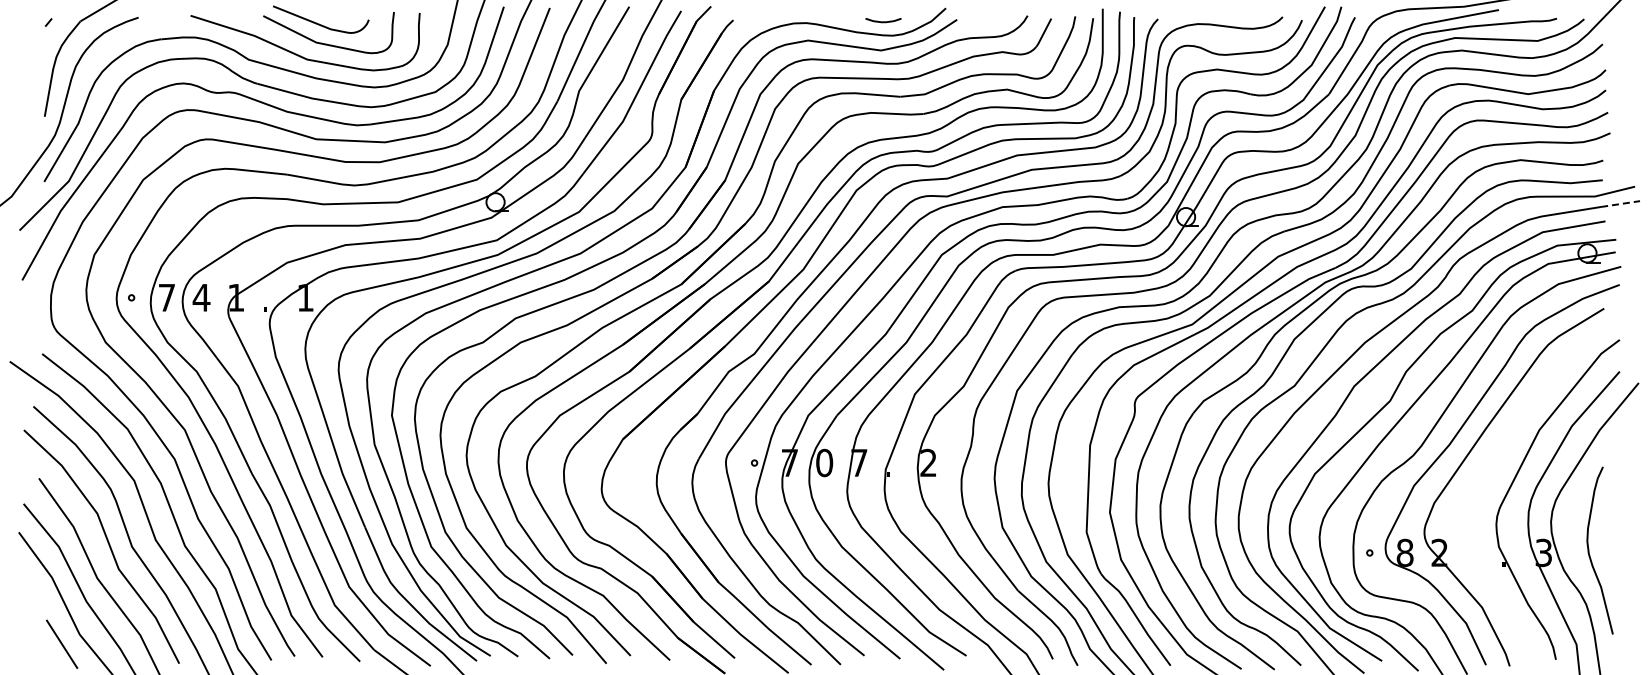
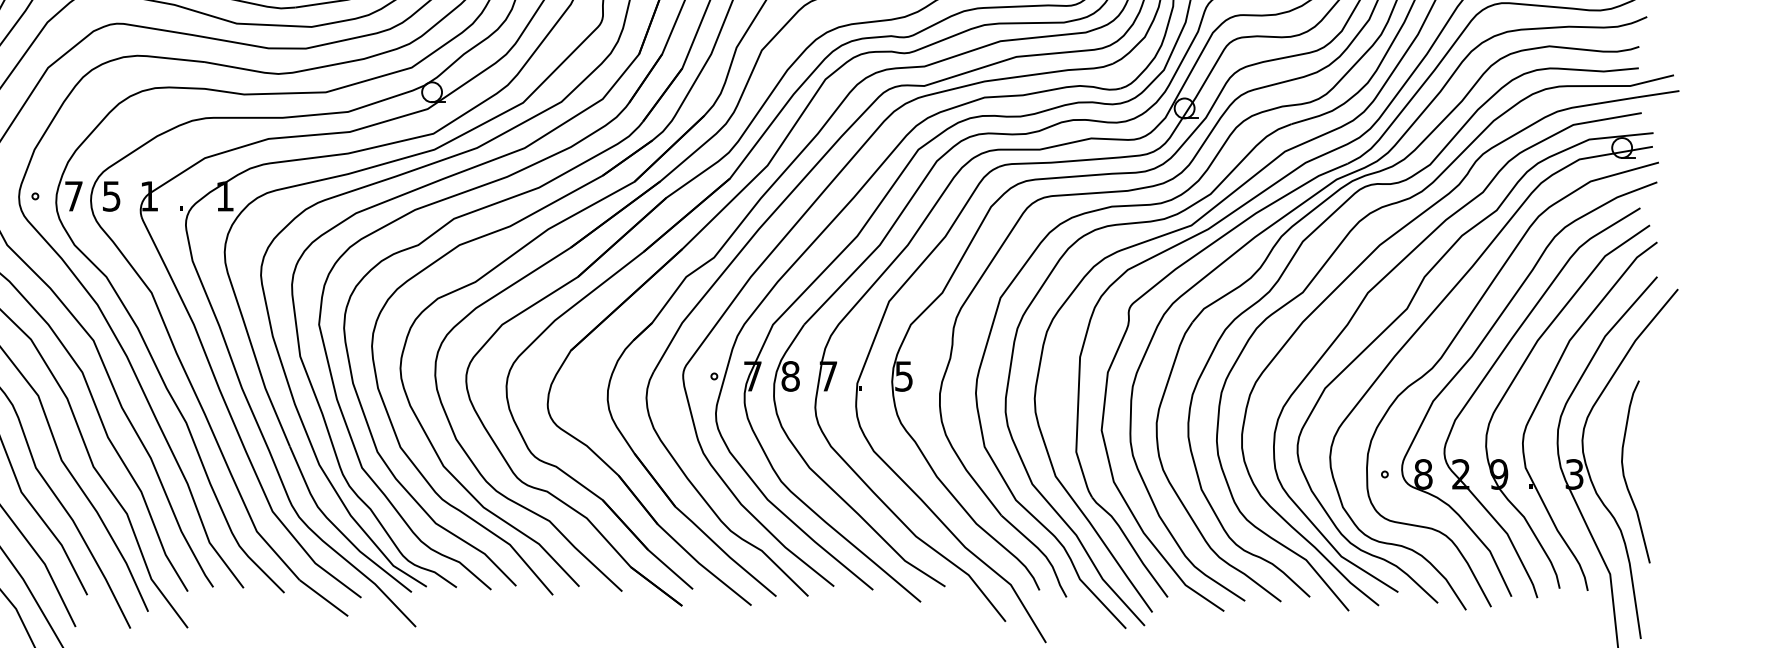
line: (1620, 204) -> (1658, 94), dashed -> solid
text: (201, 297) -> (111, 196), 4 -> 5
text: (824, 462) -> (790, 375), 0 -> 8
text: (928, 462) -> (903, 375), 2 -> 5
part: (1490, 464) -> (1516, 378), added

